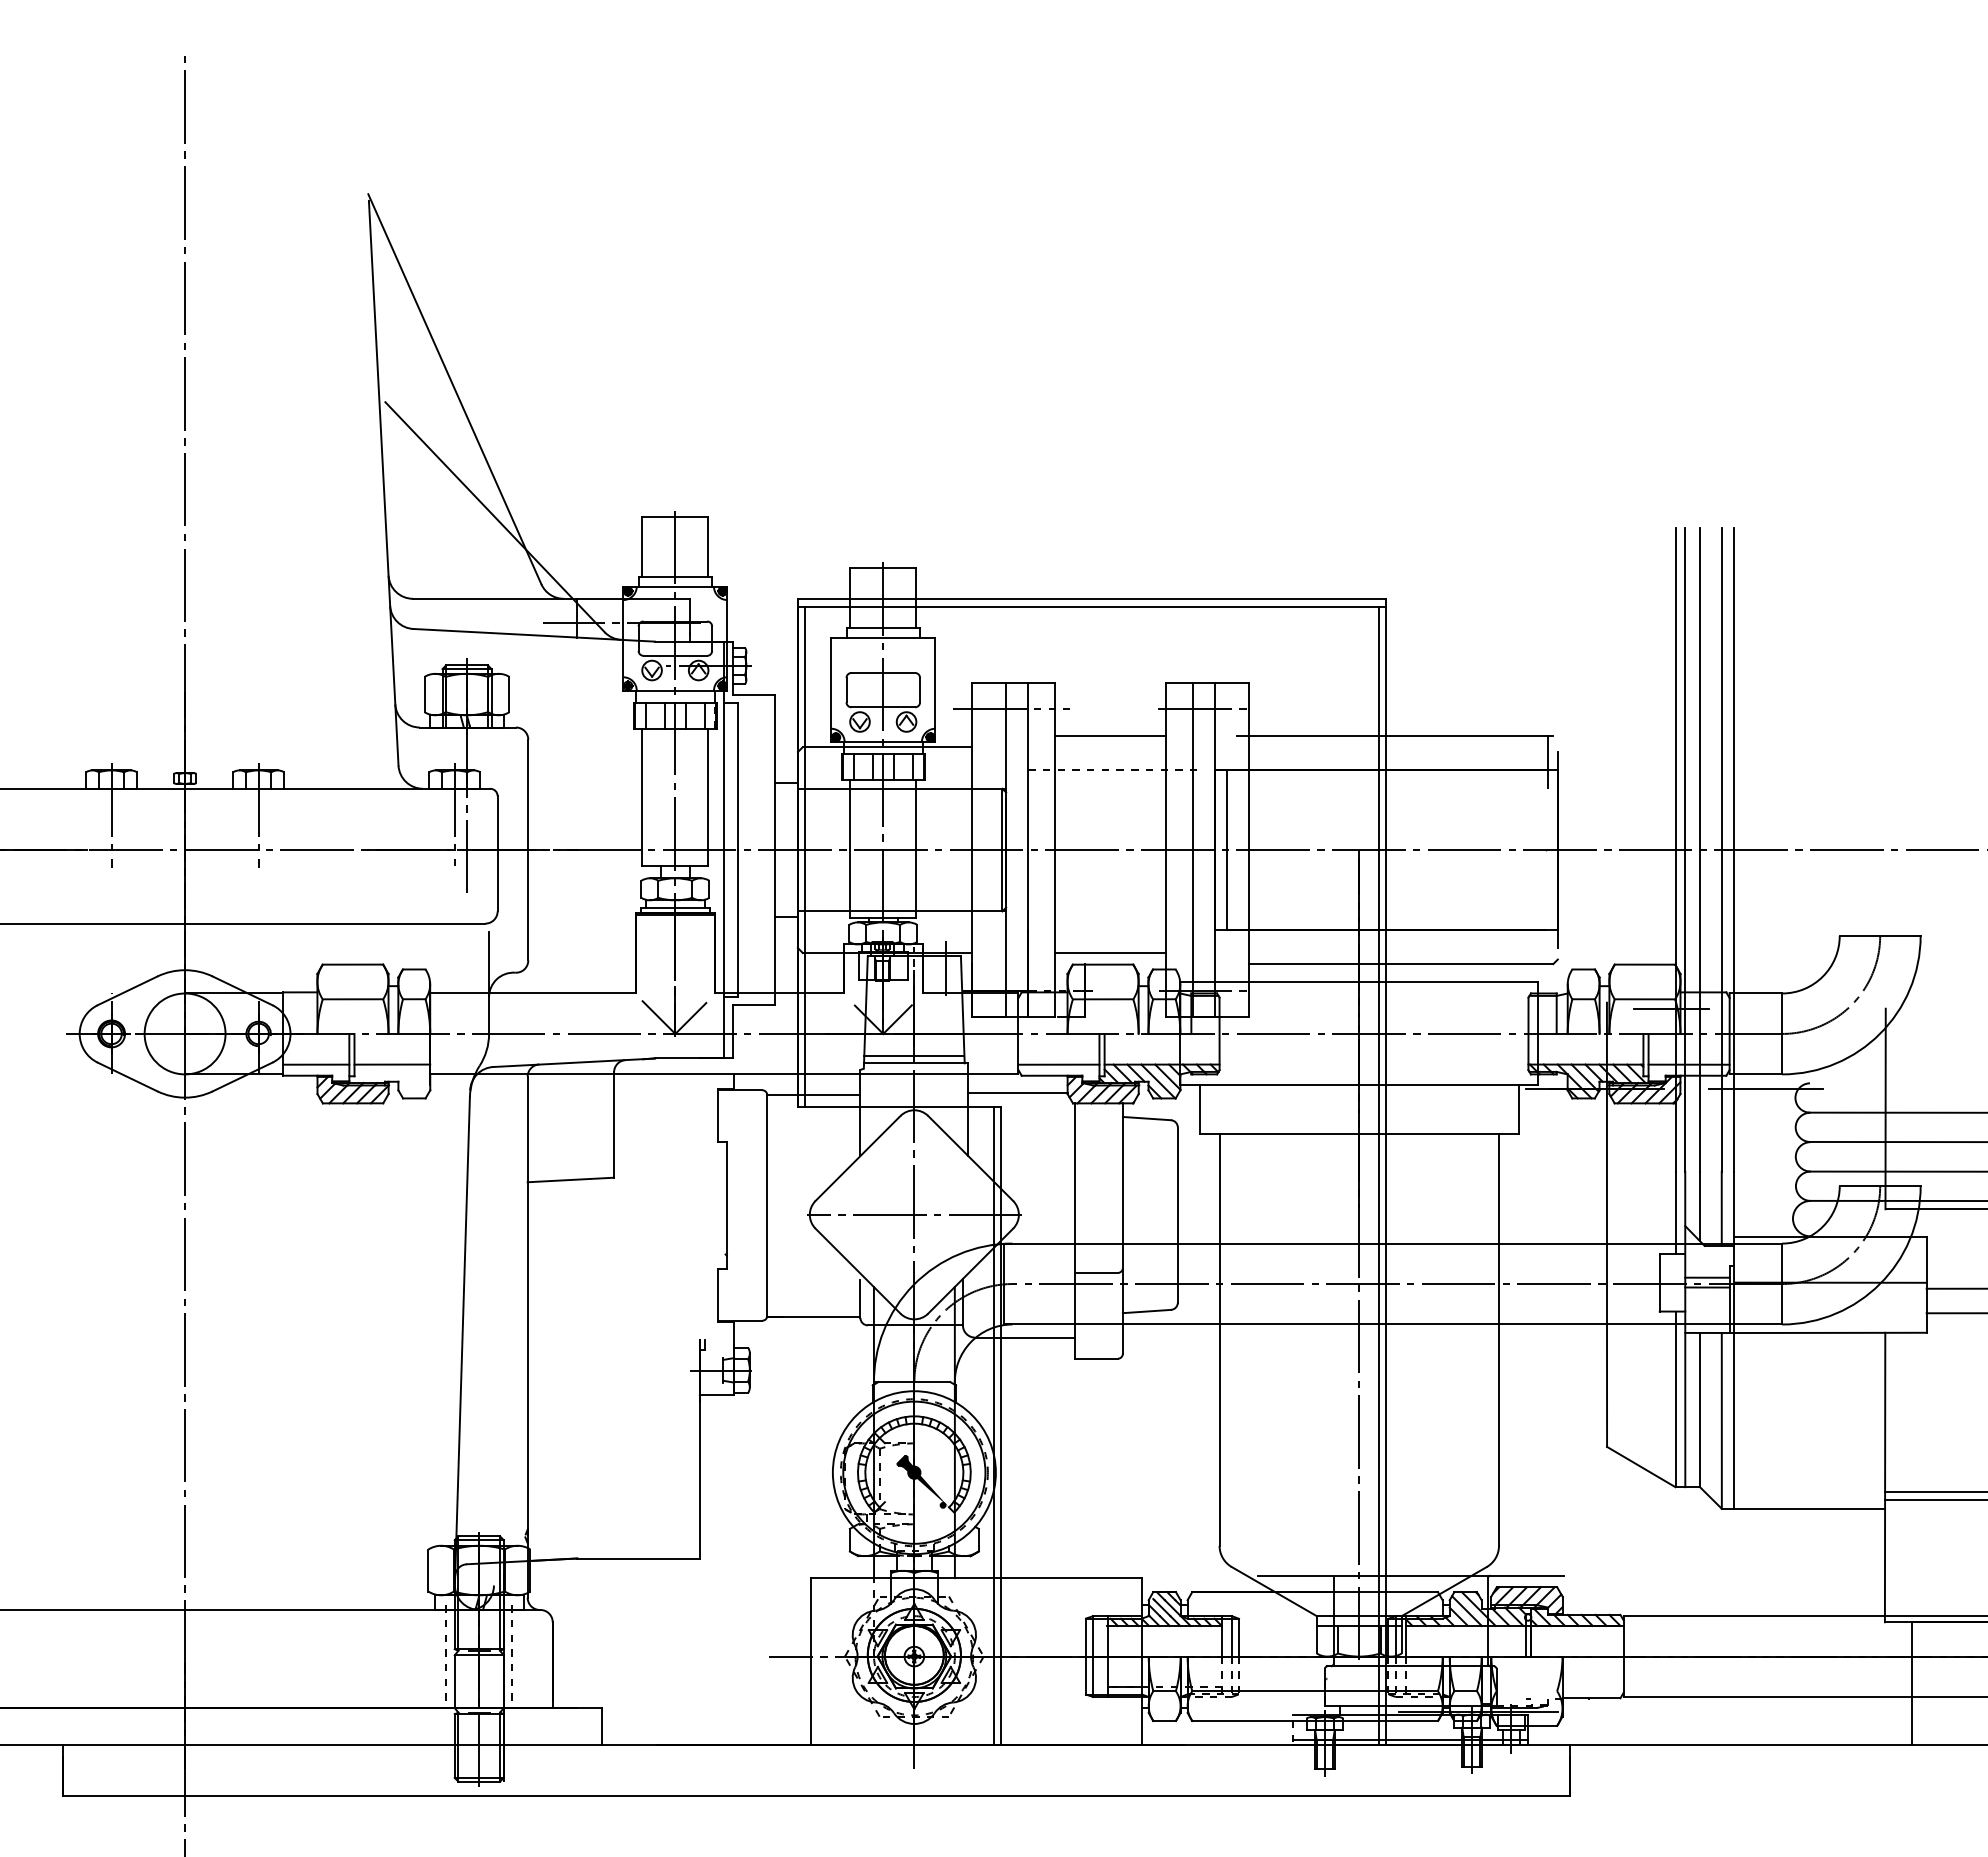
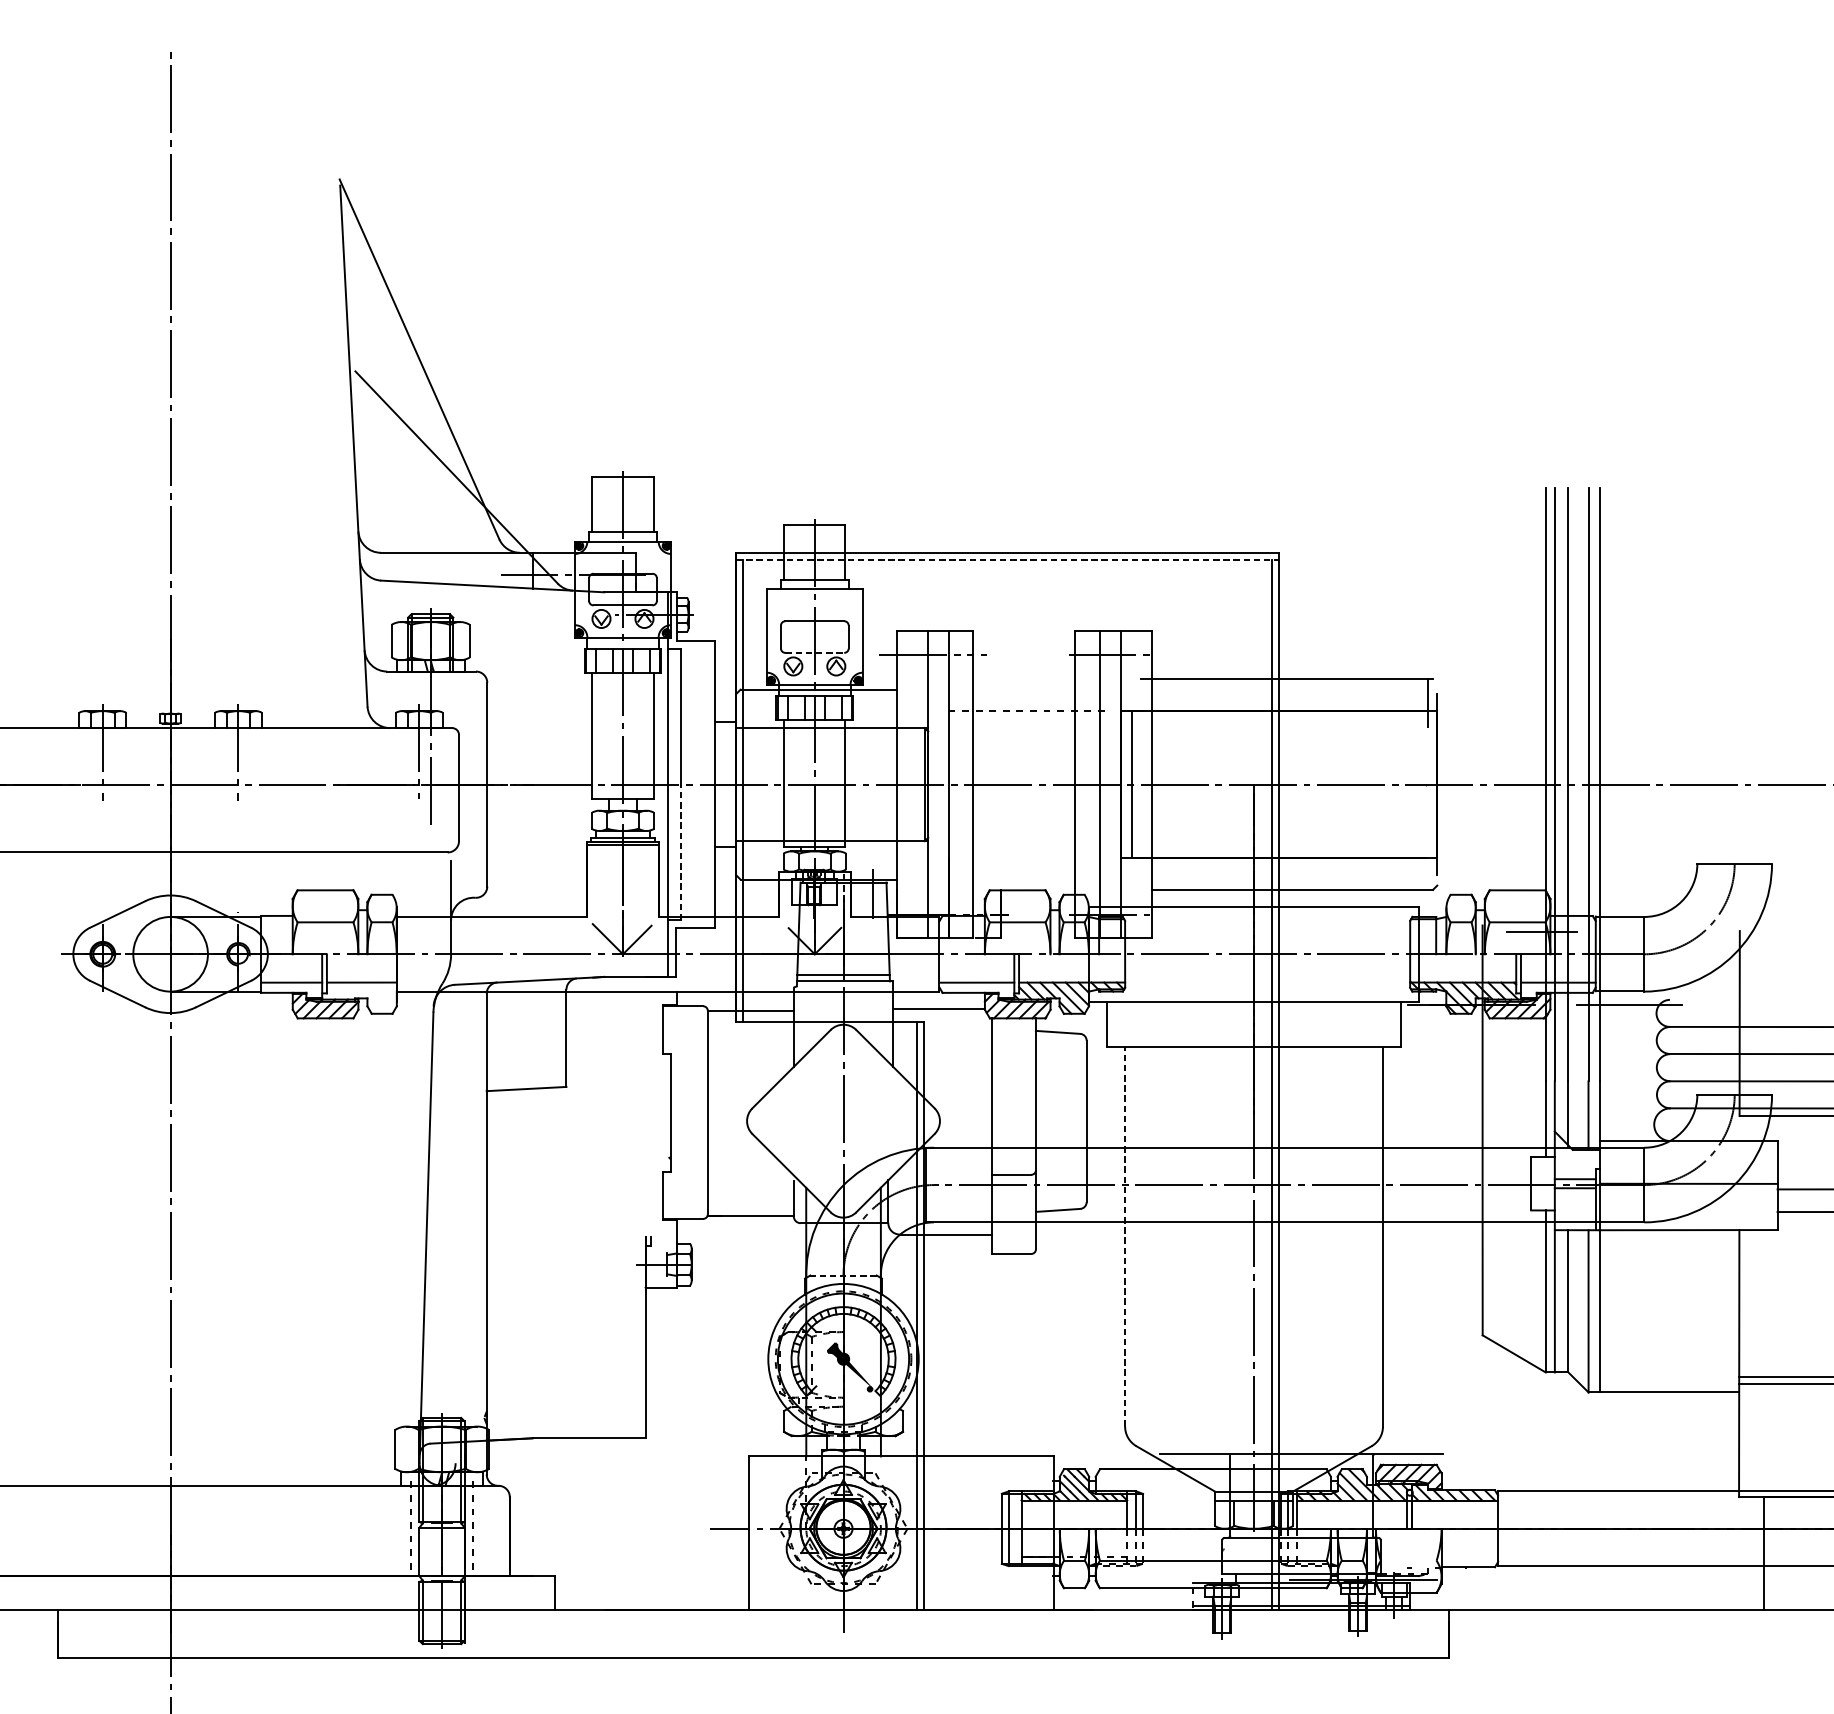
line: (1092, 606) -> (1007, 559), solid -> dashed
line: (883, 707) -> (815, 653), solid -> dashed
line: (1110, 736) -> (1024, 679), removed
line: (738, 923) -> (681, 852), solid -> dashed
line: (1110, 953) -> (1024, 880), removed
line: (914, 1215) -> (843, 1121), removed
line: (1219, 1340) -> (1125, 1237), solid -> dashed
line: (911, 1382) -> (840, 1275), solid -> dashed

